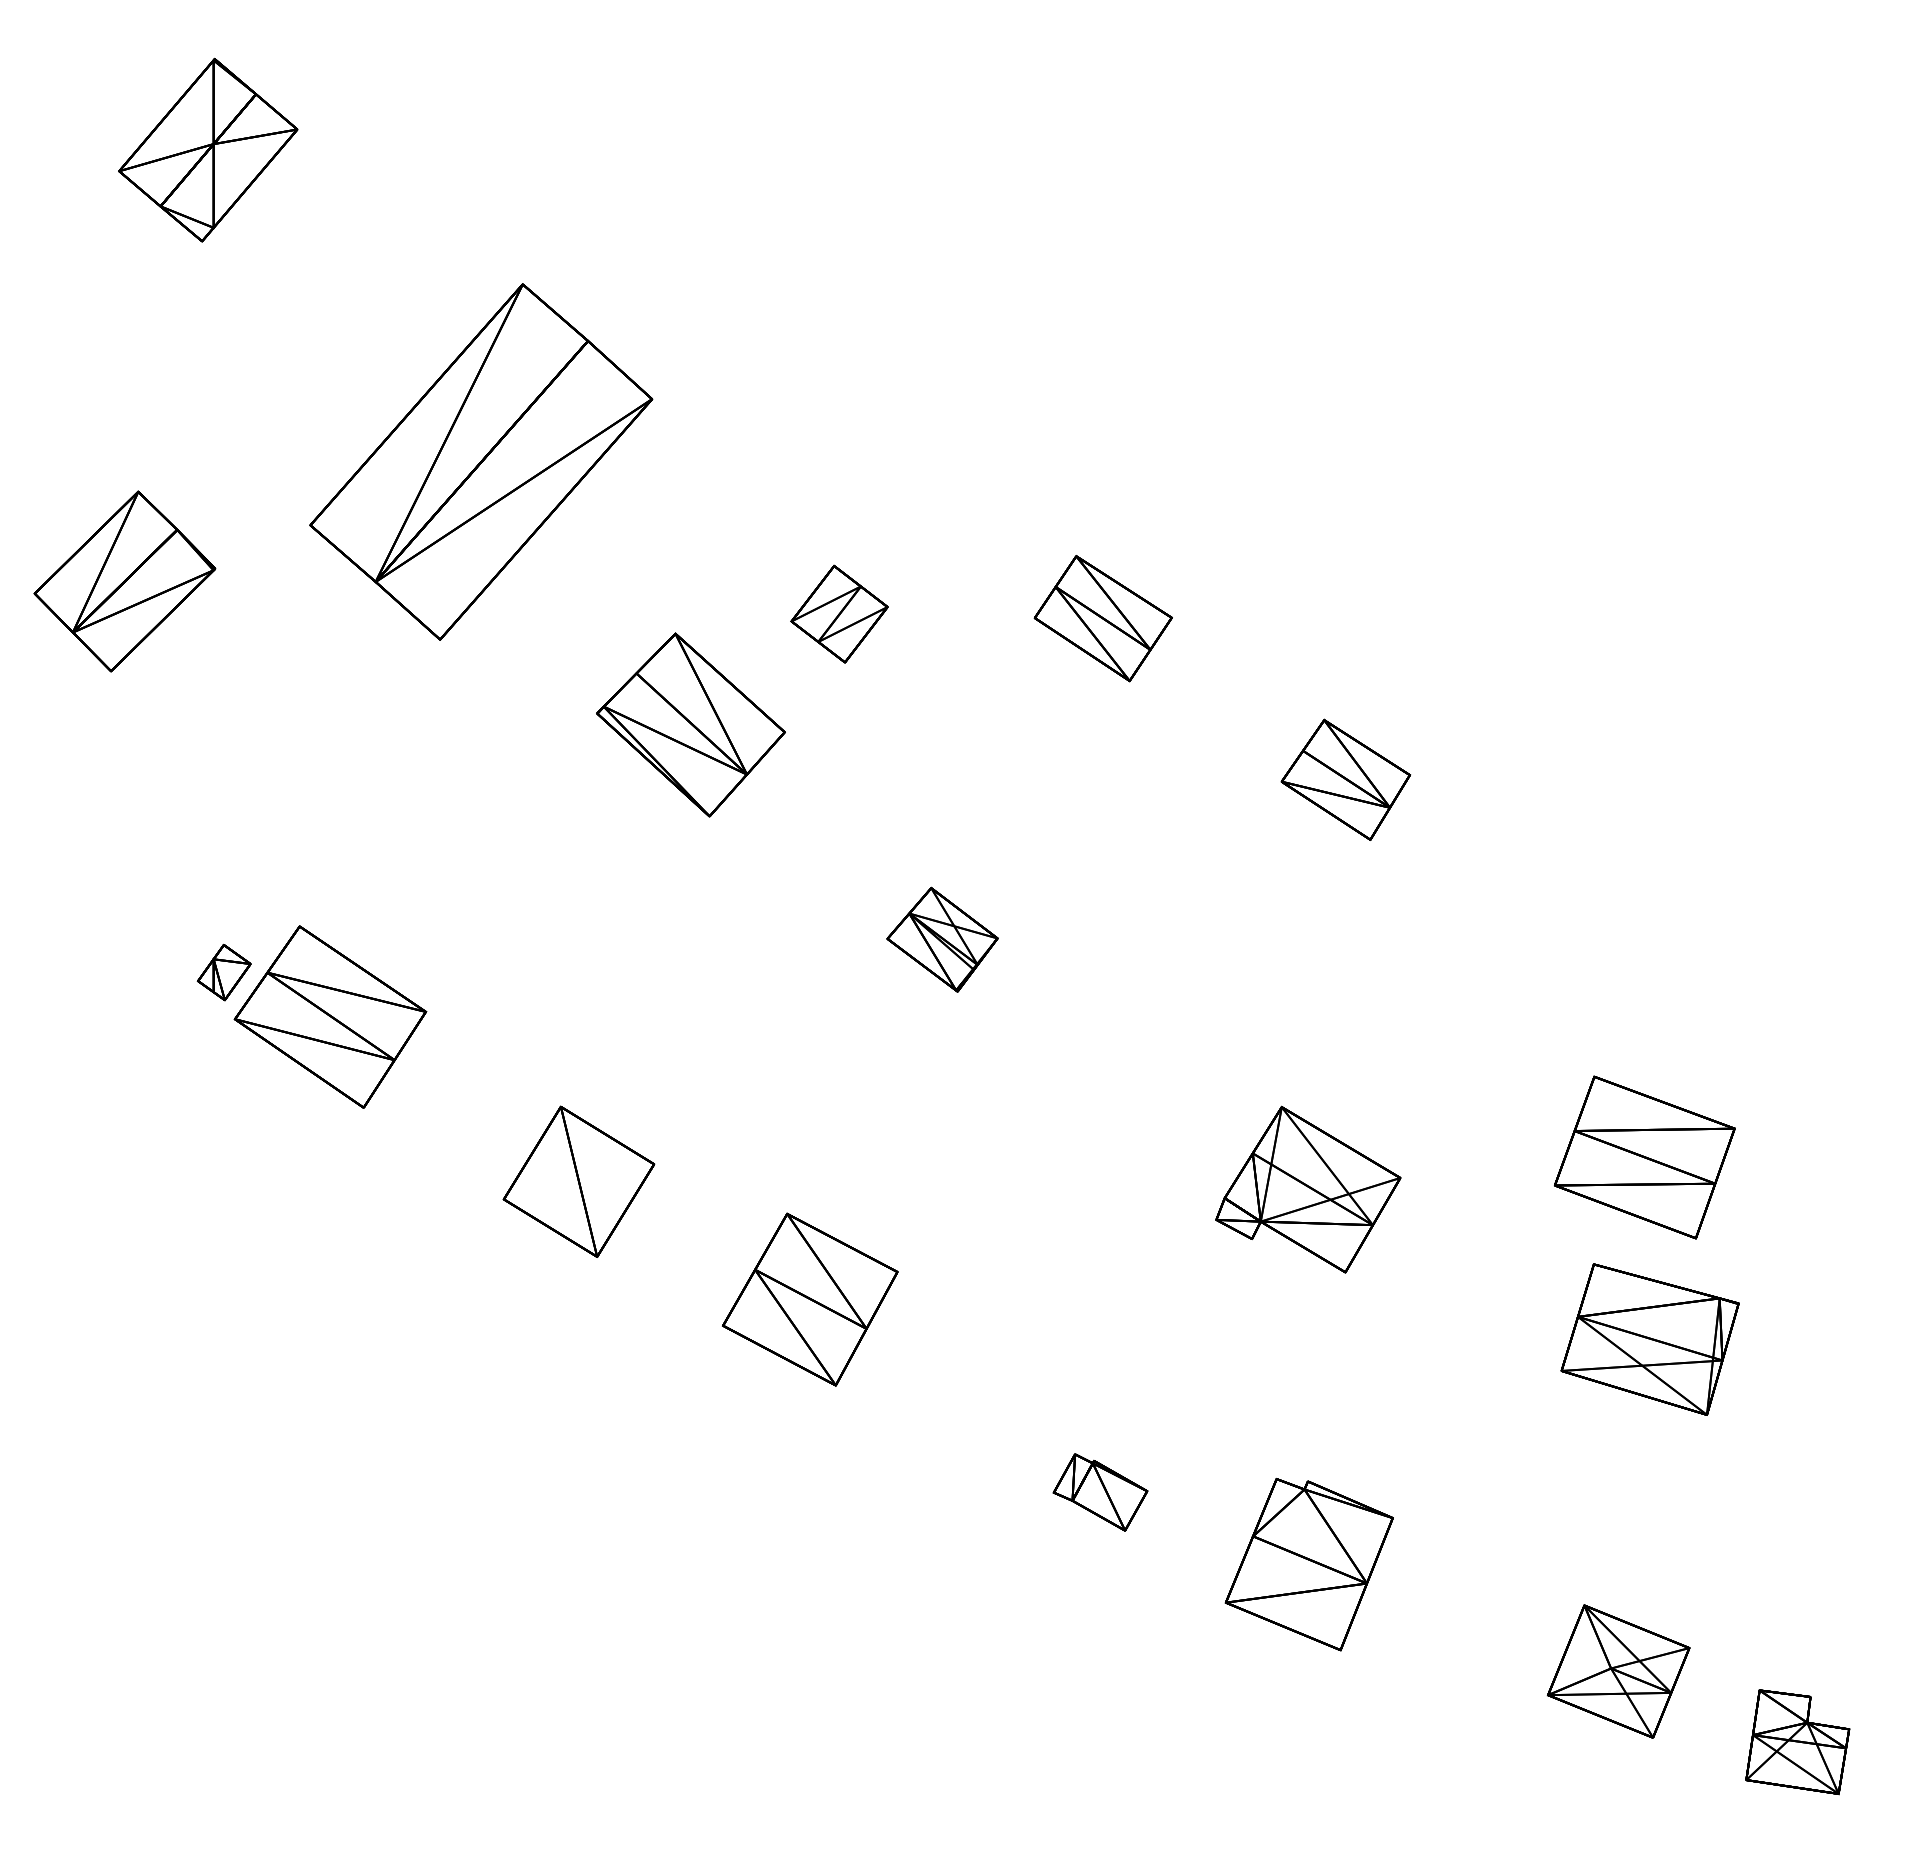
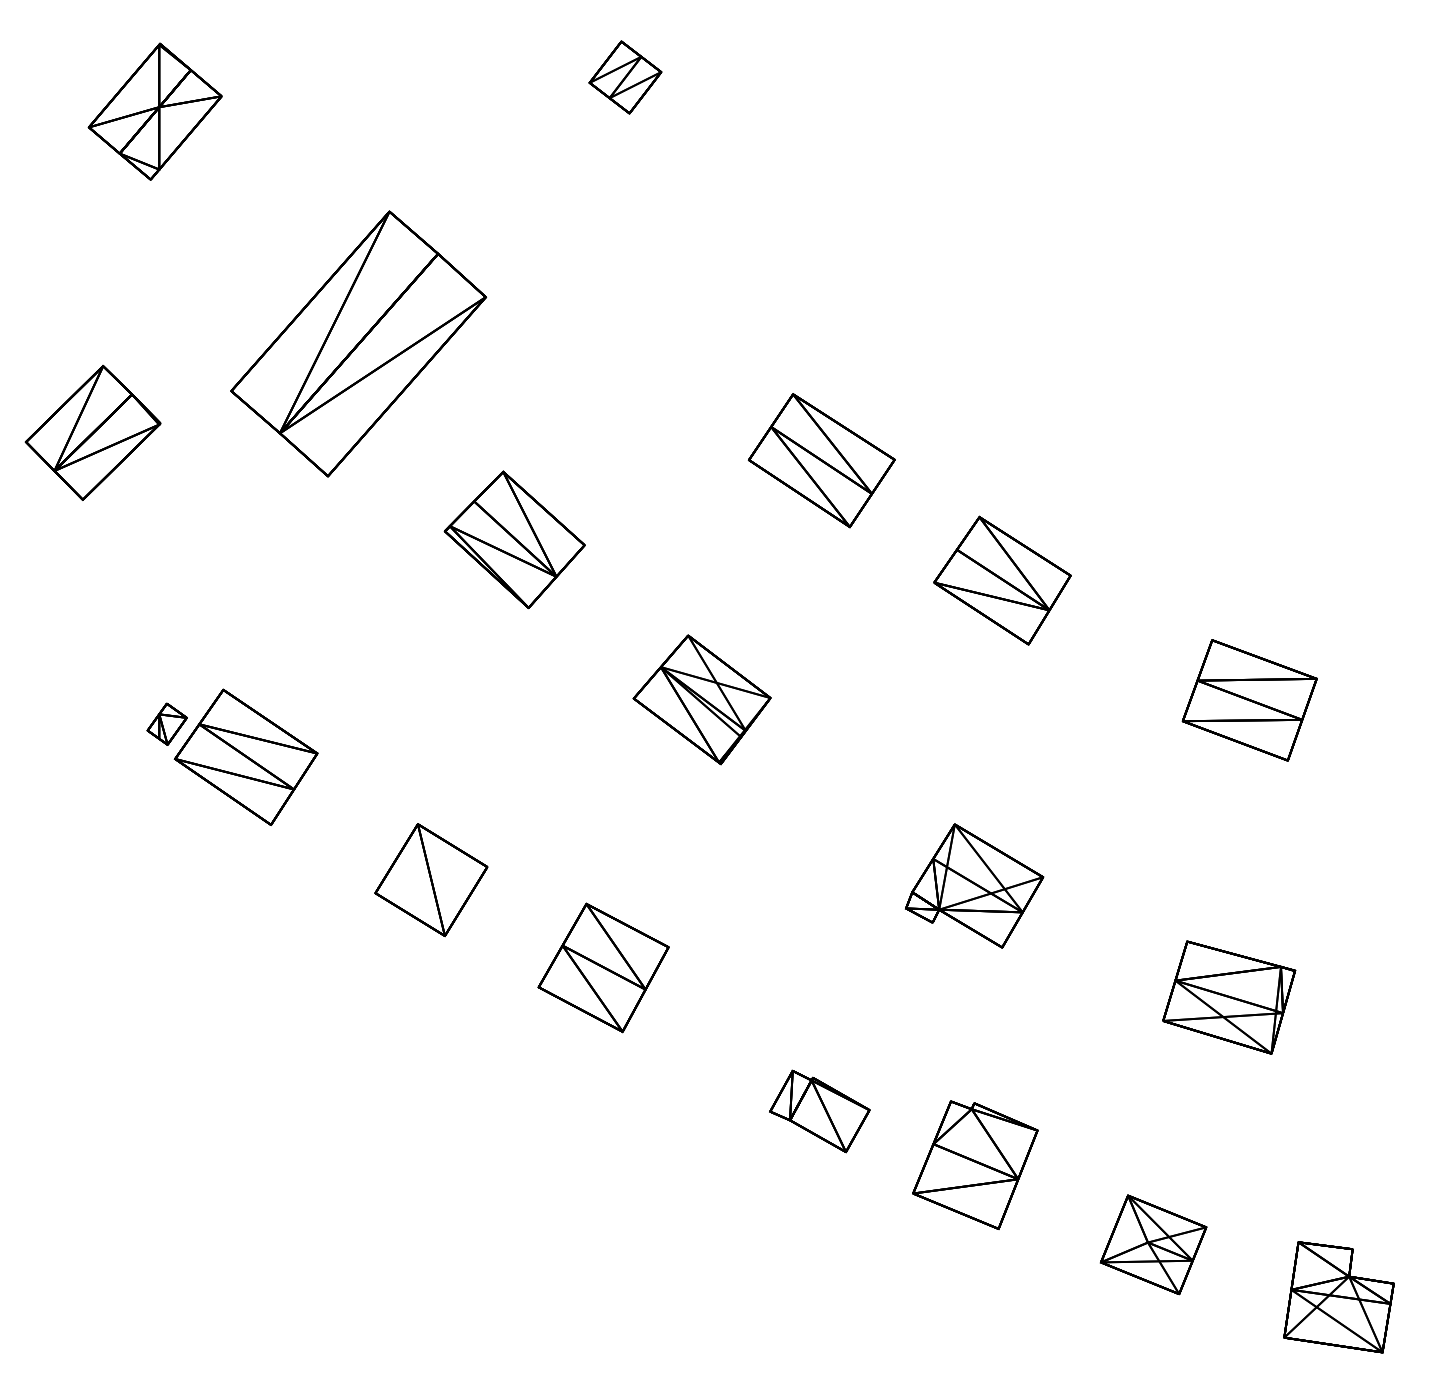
part: (839, 613) -> (625, 76), moved
part: (1103, 618) -> (822, 460), size x1.43
part: (1345, 779) -> (1002, 580), size x1.43
part: (942, 939) -> (702, 699), size x1.67
part: (1644, 1157) -> (1249, 700), moved
part: (1100, 1492) -> (819, 1111), size x1.43
part: (1618, 1671) -> (1153, 1244), moved
part: (1797, 1742) -> (1338, 1297), size x1.43

